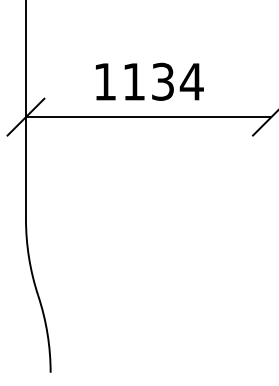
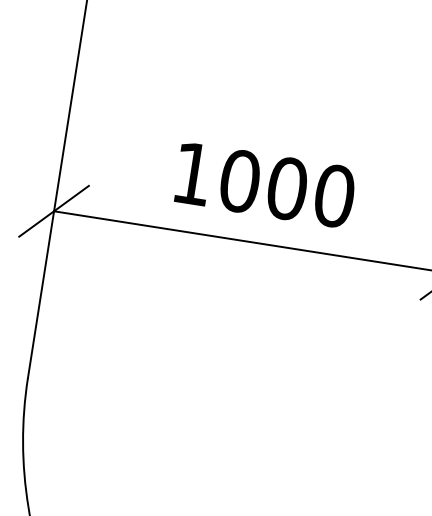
text: (162, 81) -> (286, 187), 1134 -> 1000

